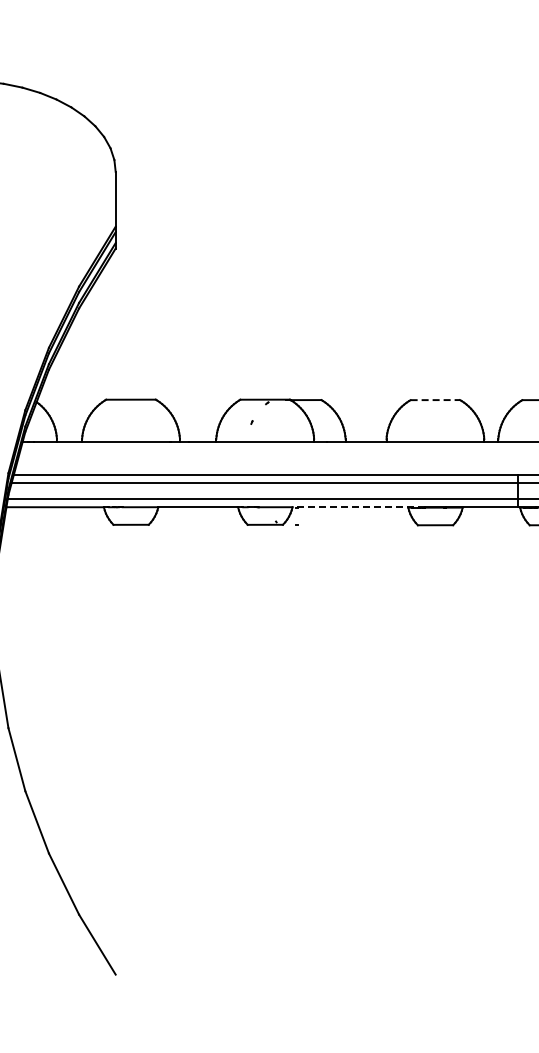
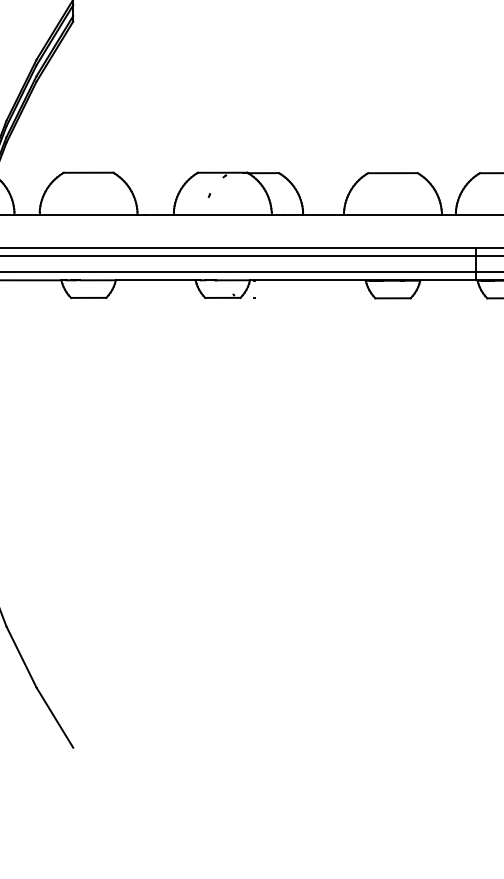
line: (435, 400) -> (393, 173), dashed -> solid
line: (358, 507) -> (316, 280), dashed -> solid

